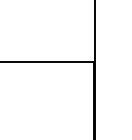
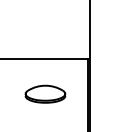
part: (48, 99) -> (45, 93), added

